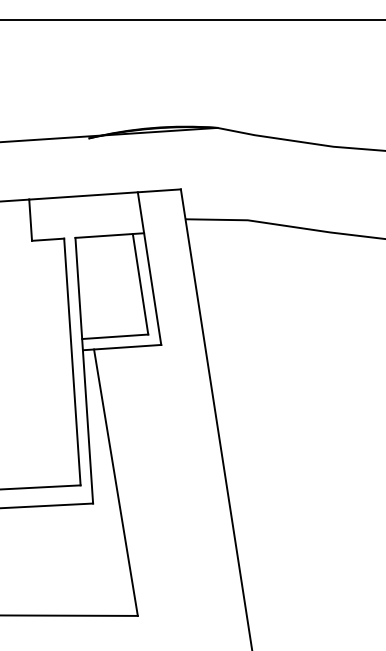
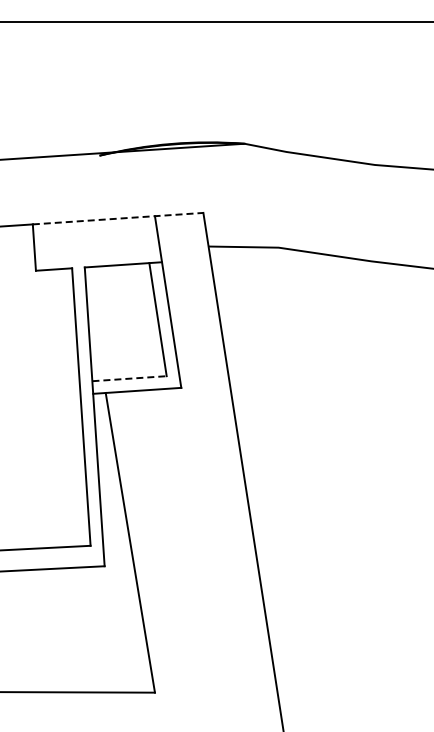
line: (105, 194) -> (118, 218), solid -> dashed
line: (116, 336) -> (130, 378), solid -> dashed

